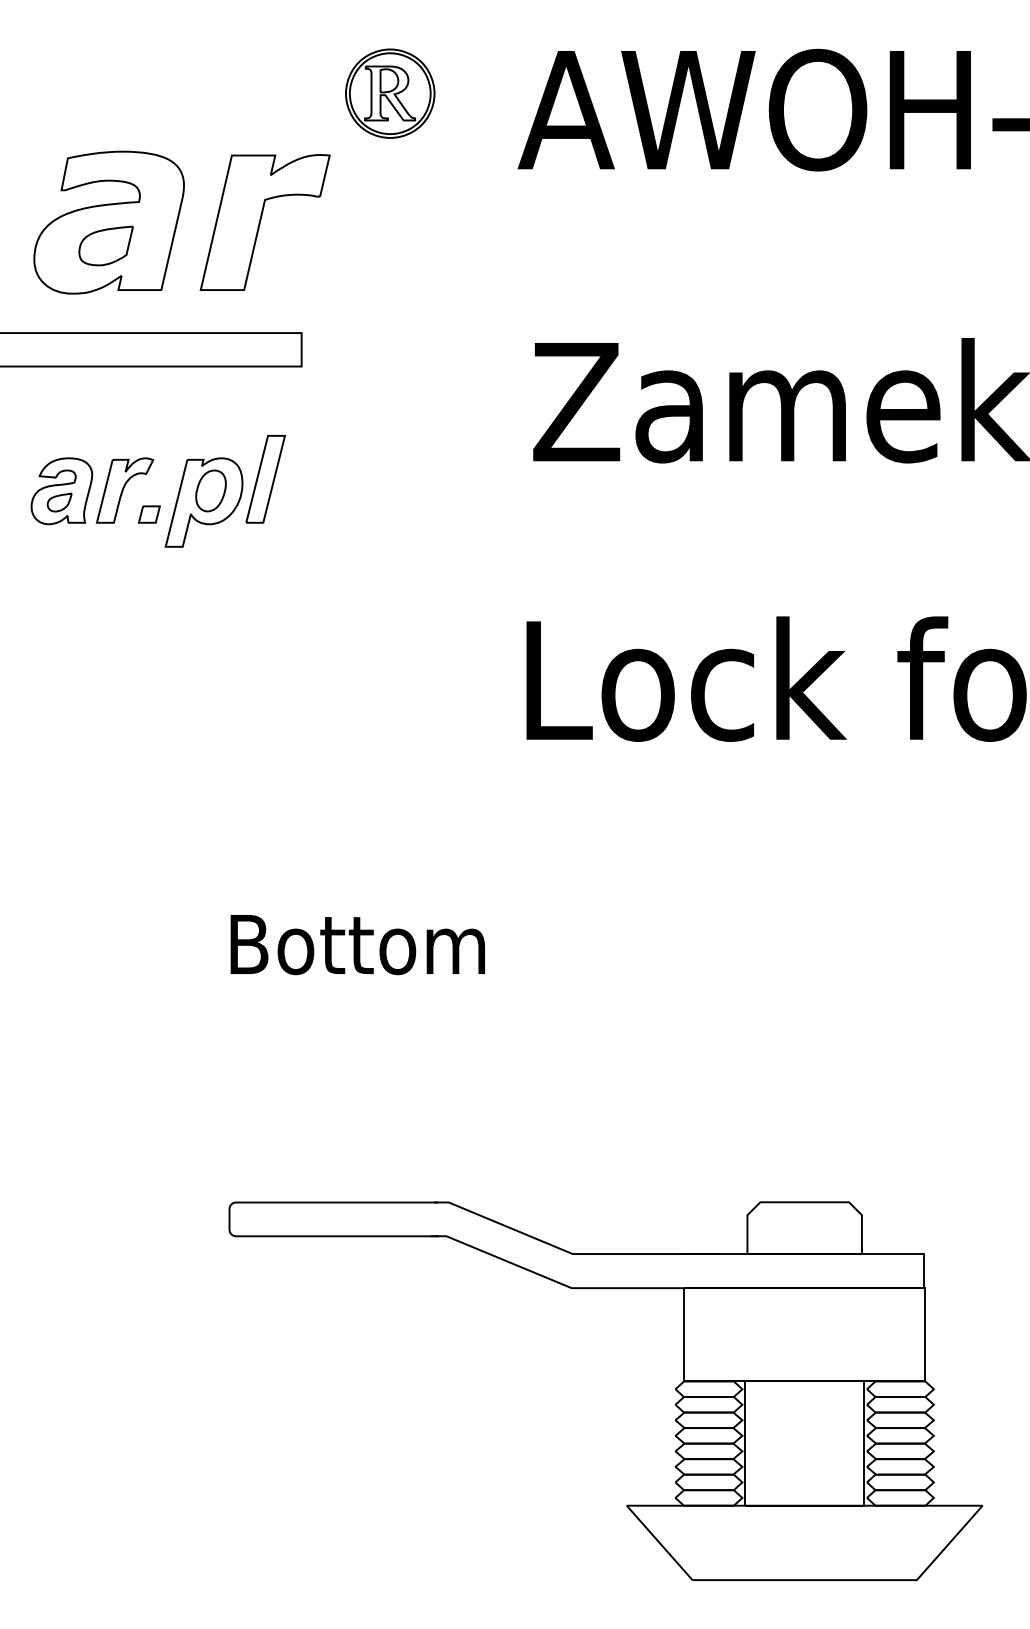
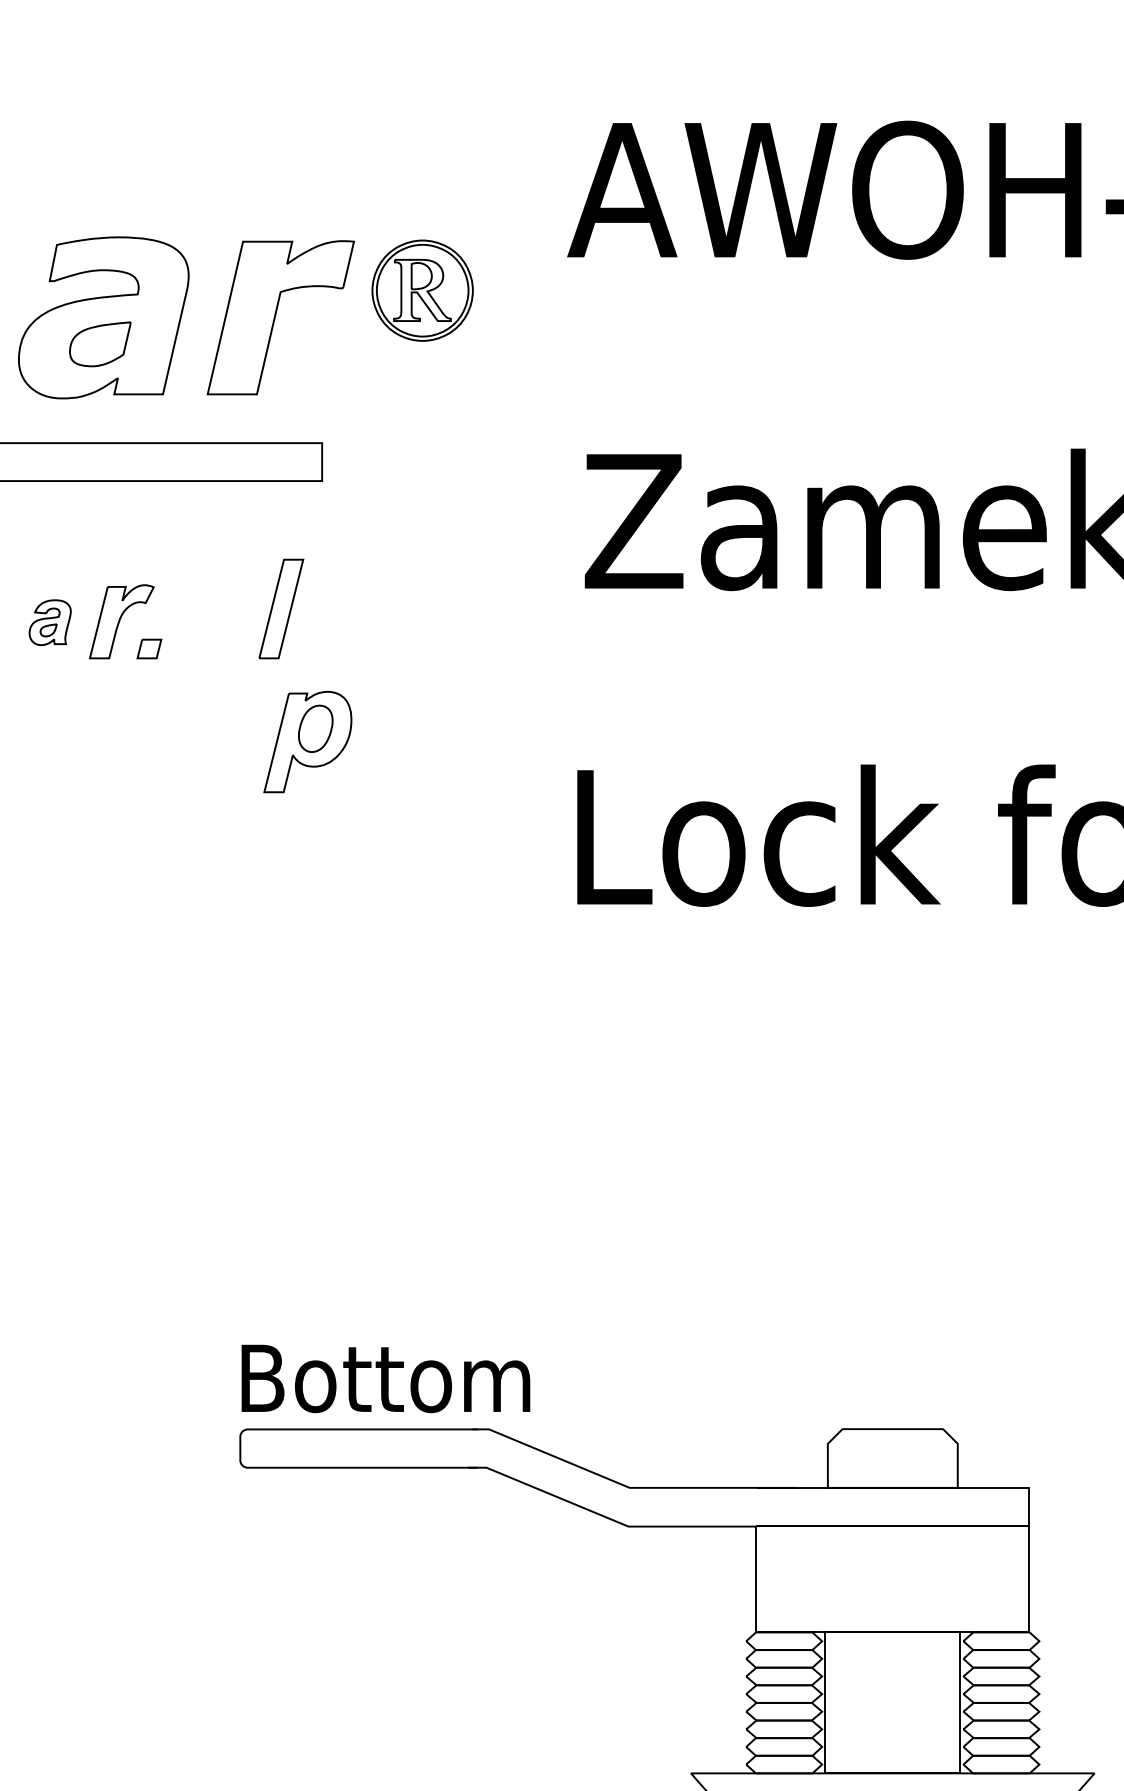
part: (390, 93) -> (422, 290), moved
part: (61, 491) -> (49, 622), size x0.6
part: (203, 502) -> (307, 741), moved
text: (357, 945) -> (385, 1379), moved

